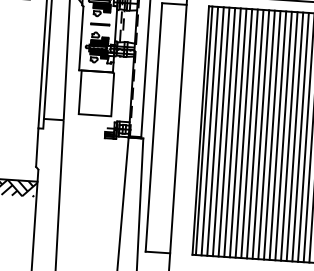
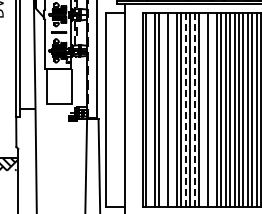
line: (210, 130) -> (150, 109), removed
line: (227, 131) -> (163, 109), removed
line: (238, 132) -> (172, 109), removed
line: (255, 133) -> (185, 109), solid -> dashed
line: (266, 134) -> (194, 109), solid -> dashed
line: (278, 134) -> (203, 109), removed
line: (289, 135) -> (212, 109), removed

